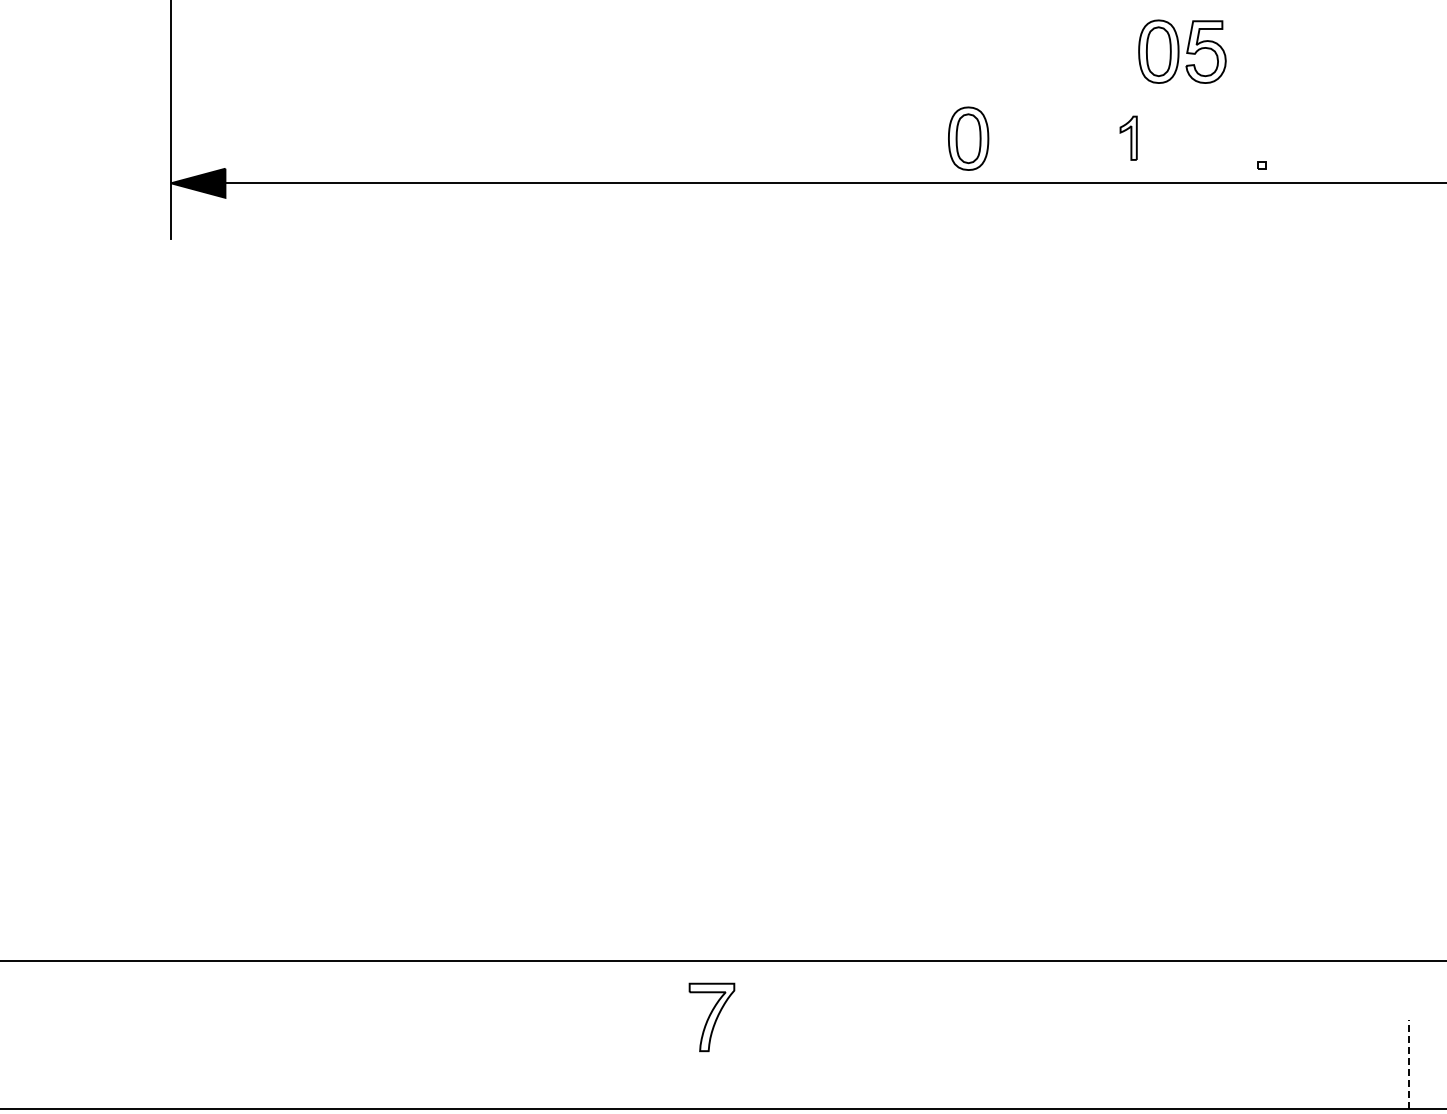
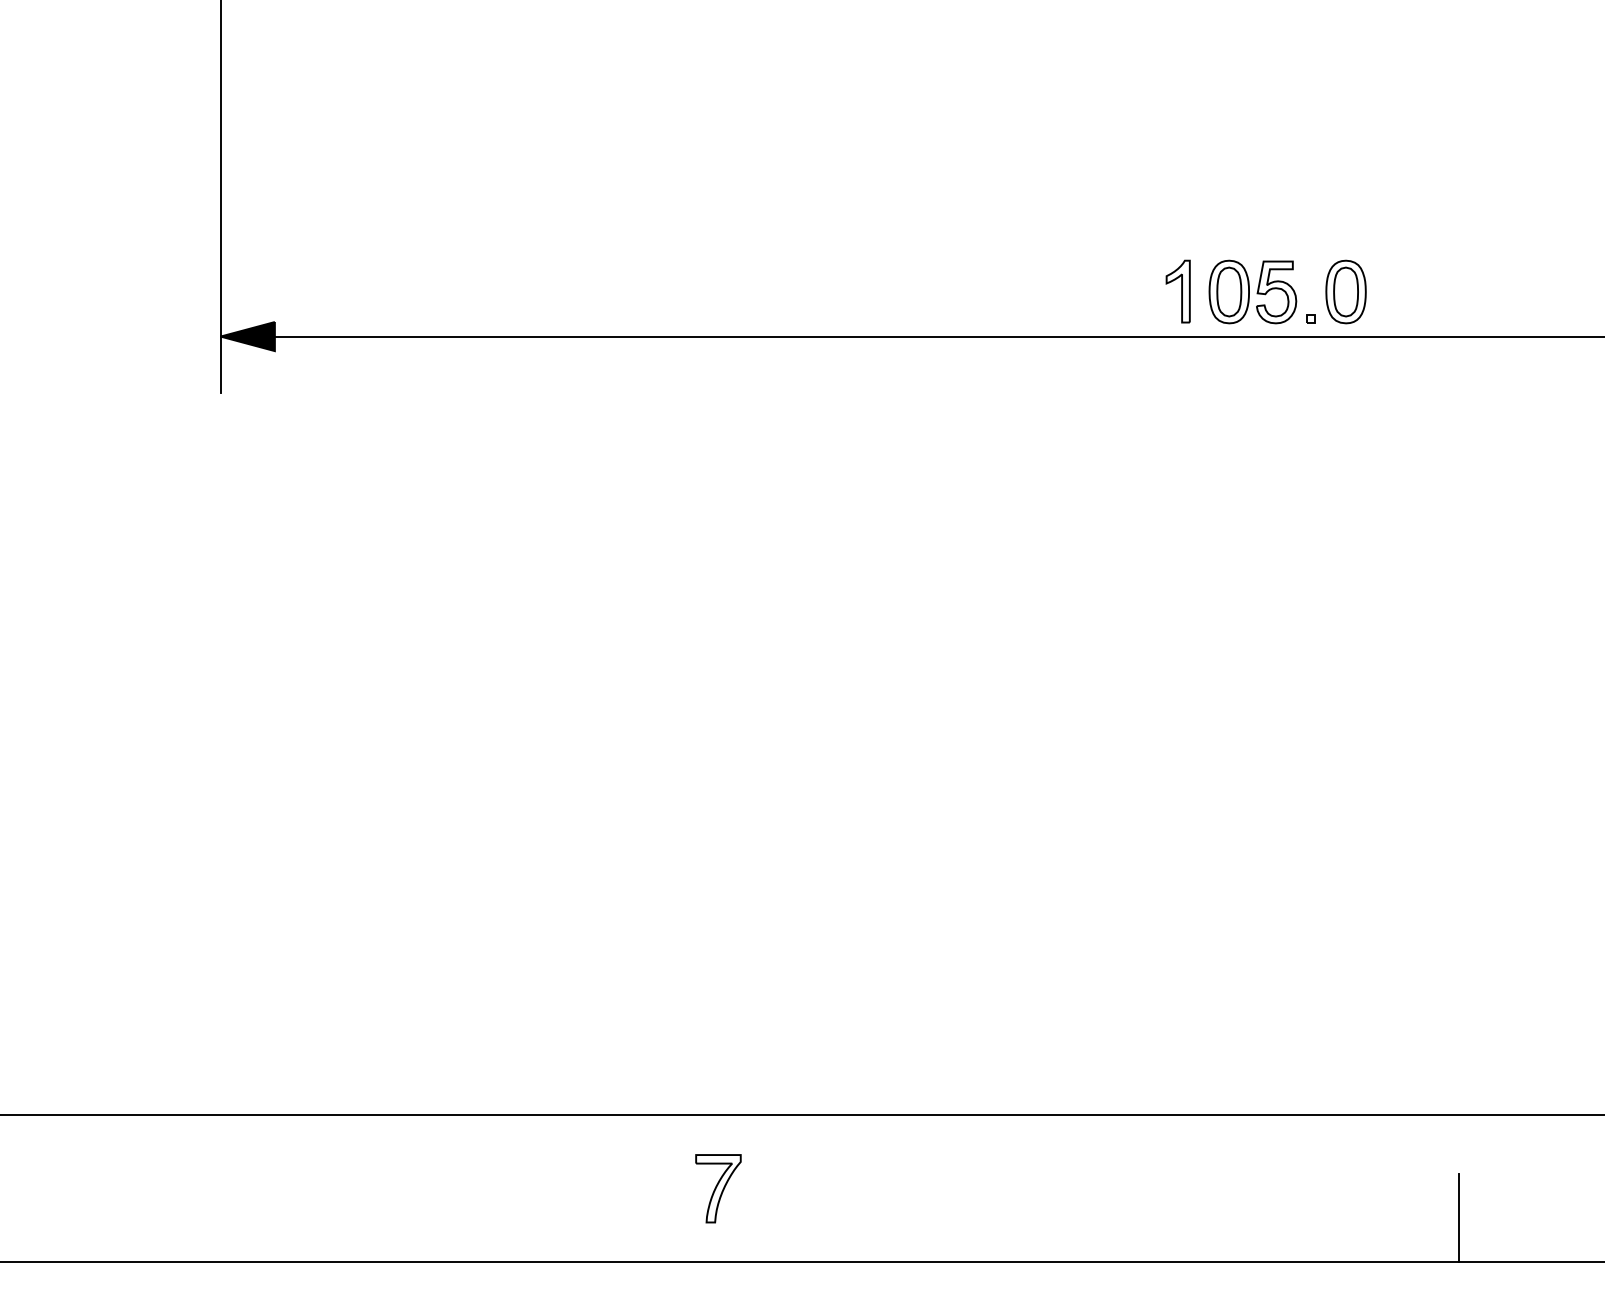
part: (1182, 51) -> (1252, 291), moved
part: (968, 138) -> (1345, 291), moved
part: (1128, 138) -> (1177, 291), size x1.43
part: (712, 1017) -> (718, 1188), moved
line: (1409, 1064) -> (1458, 1217), dashed -> solid

